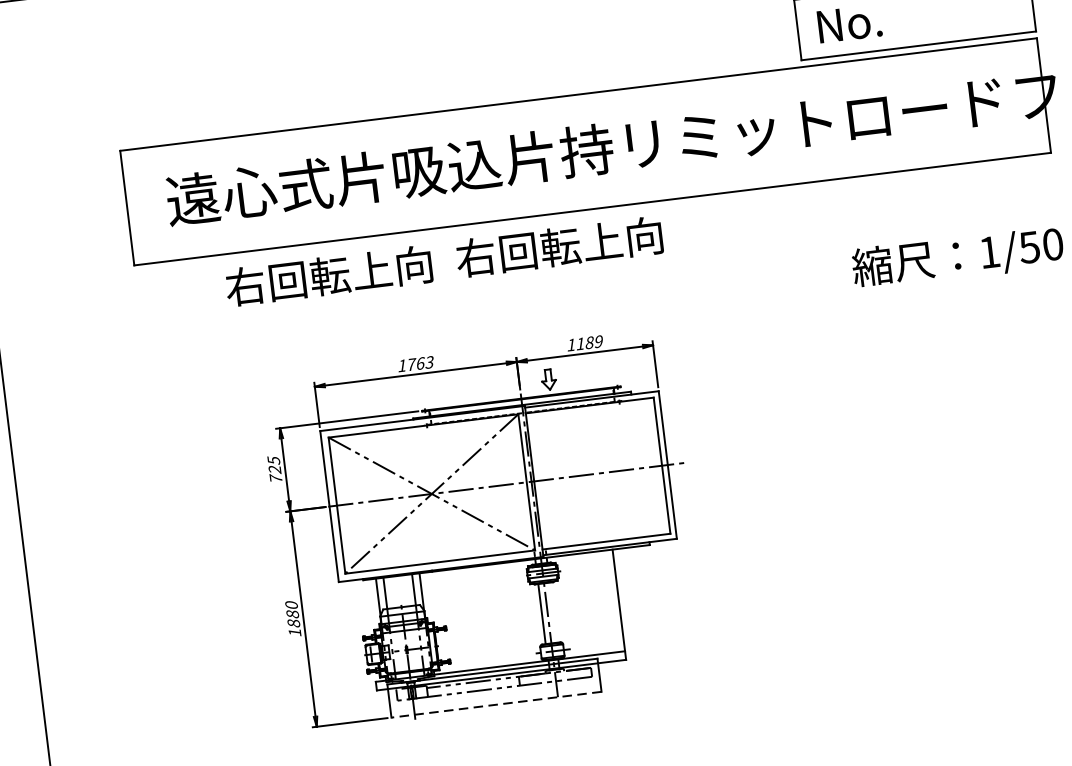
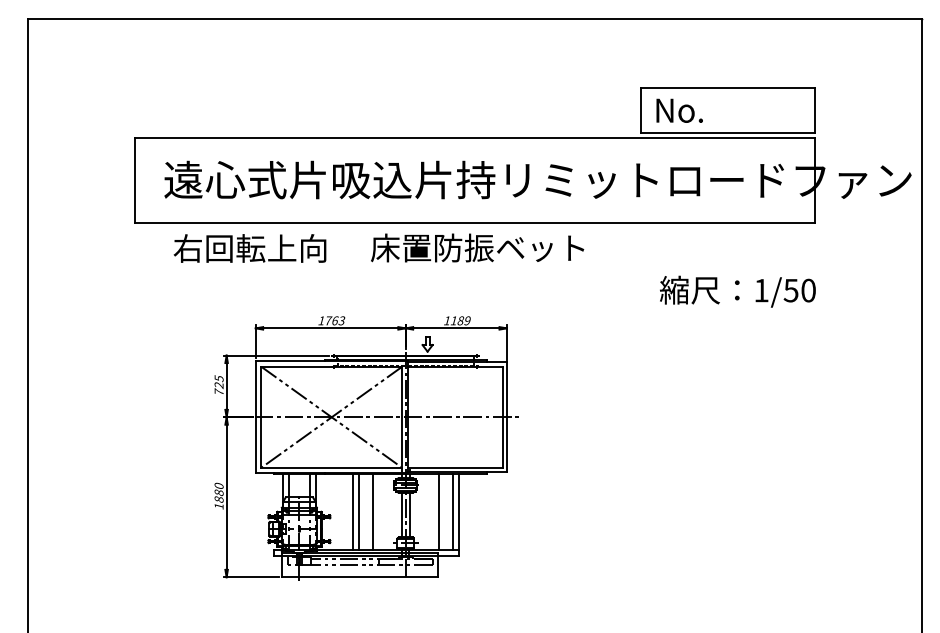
text: (600, 241) -> (477, 247), 右回転上向 -> 床置防振ベット
text: (328, 276) -> (249, 248), moved
line: (610, 600) -> (452, 511), added
line: (591, 603) -> (438, 511), added
line: (553, 611) -> (410, 514), added
line: (502, 614) -> (372, 511), added
line: (483, 616) -> (358, 511), added
line: (475, 617) -> (352, 511), added
line: (495, 705) -> (359, 577), dashed -> solid

